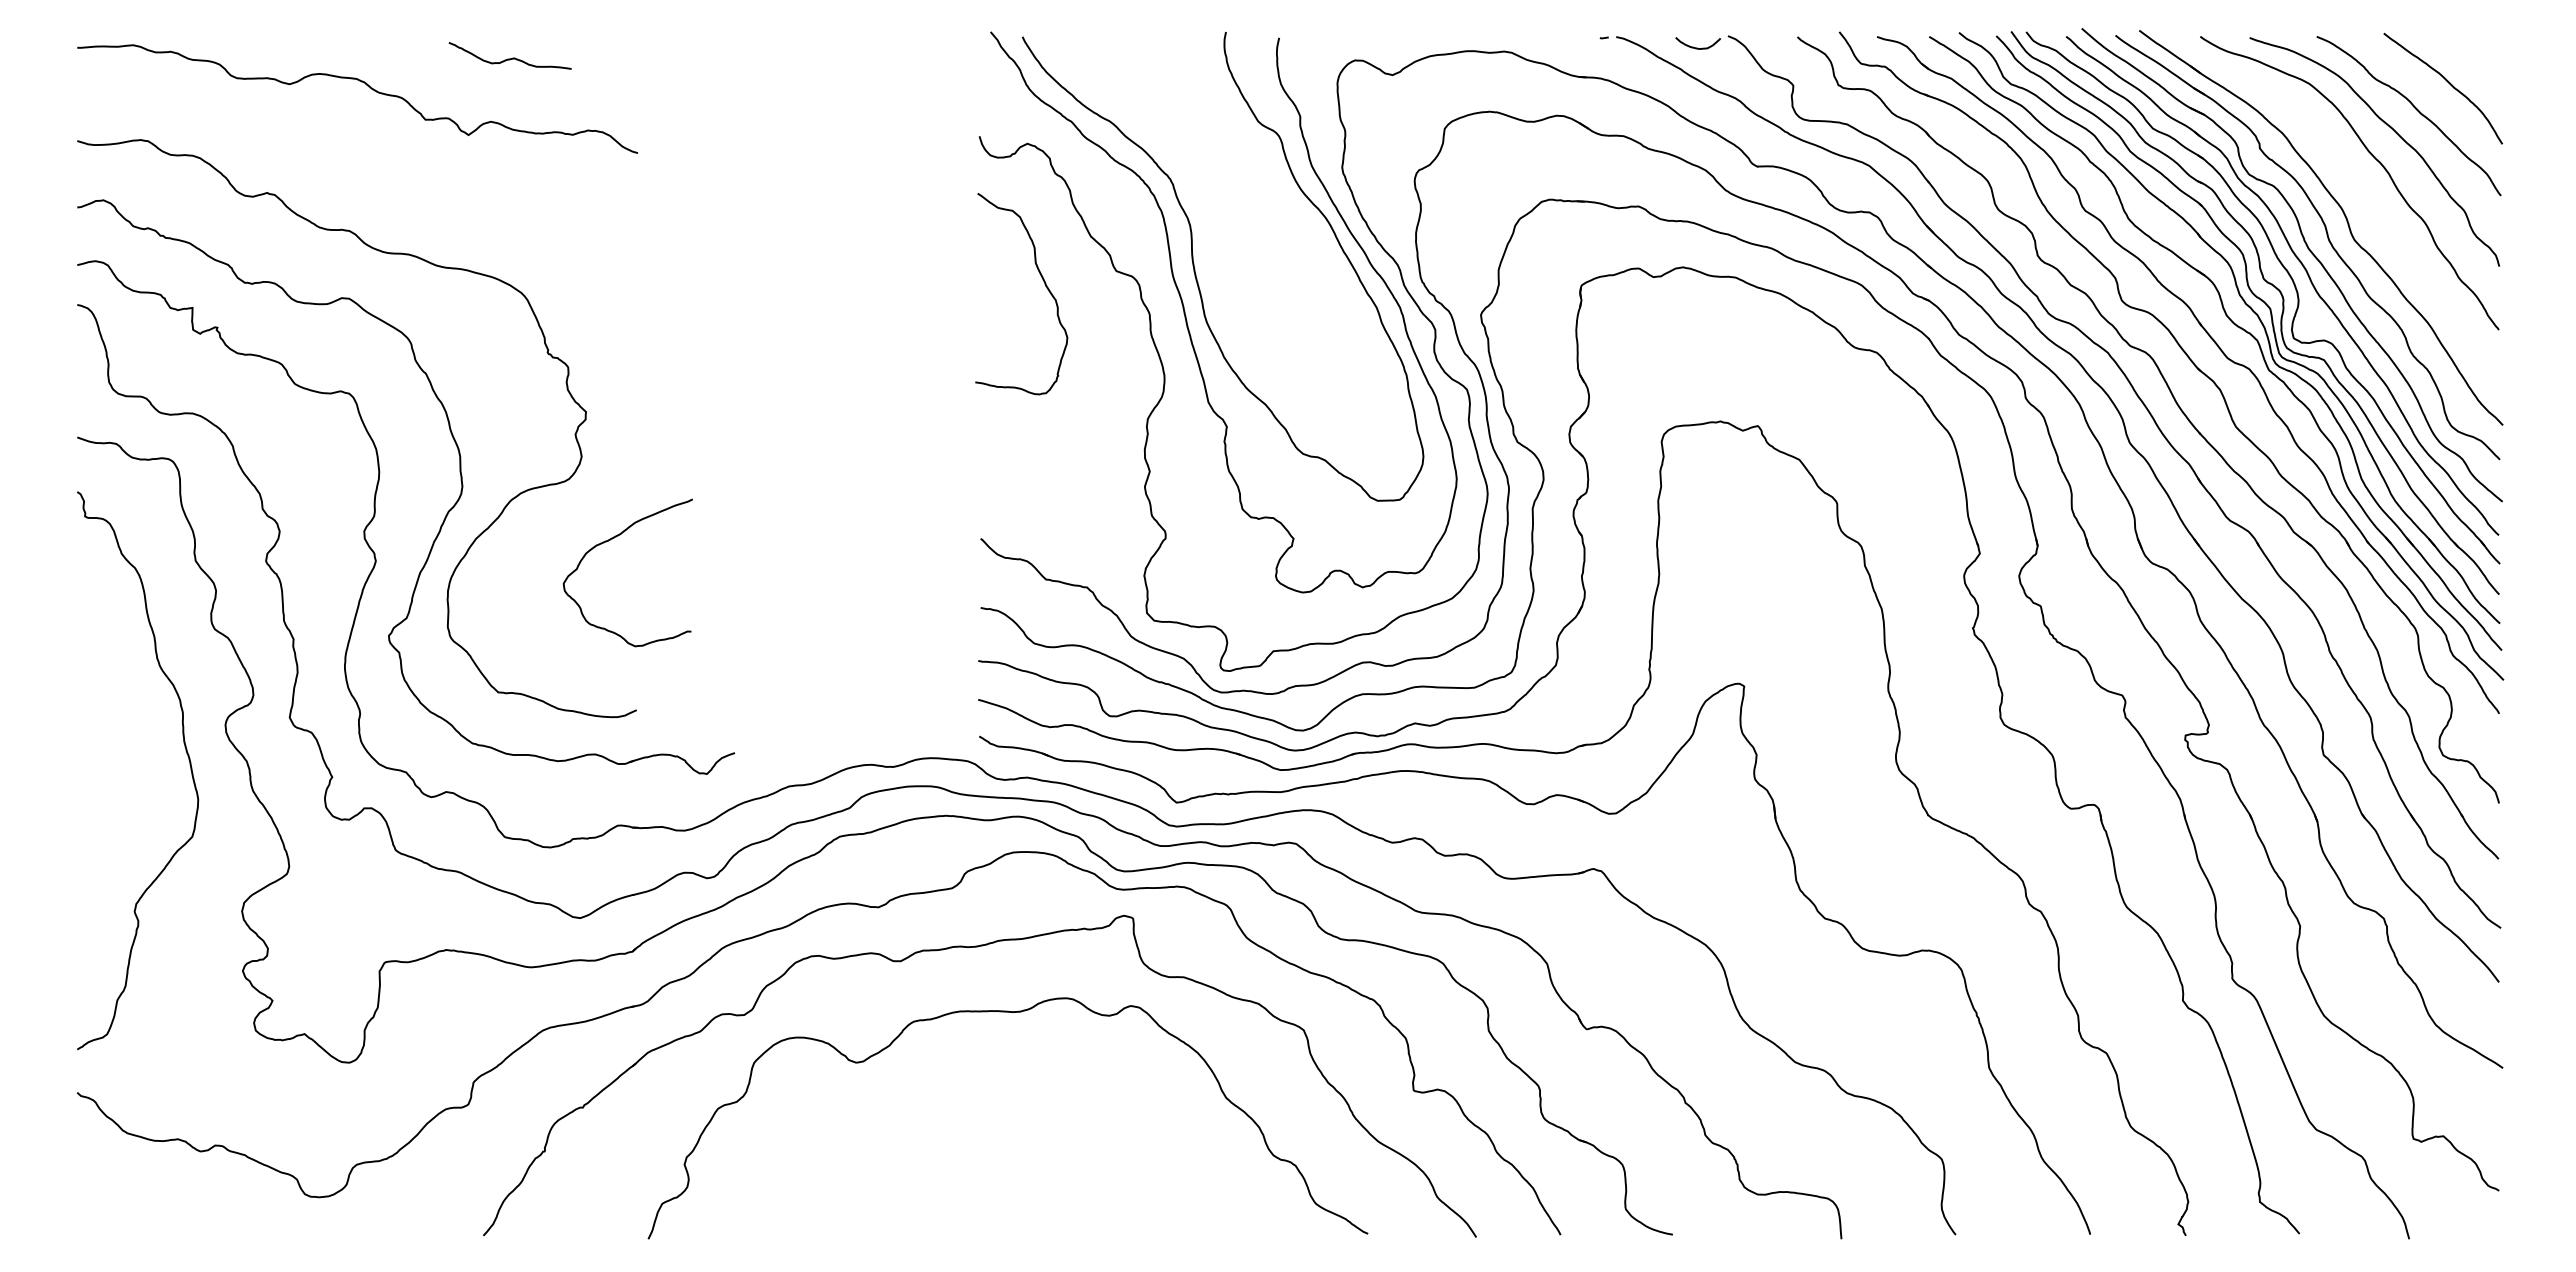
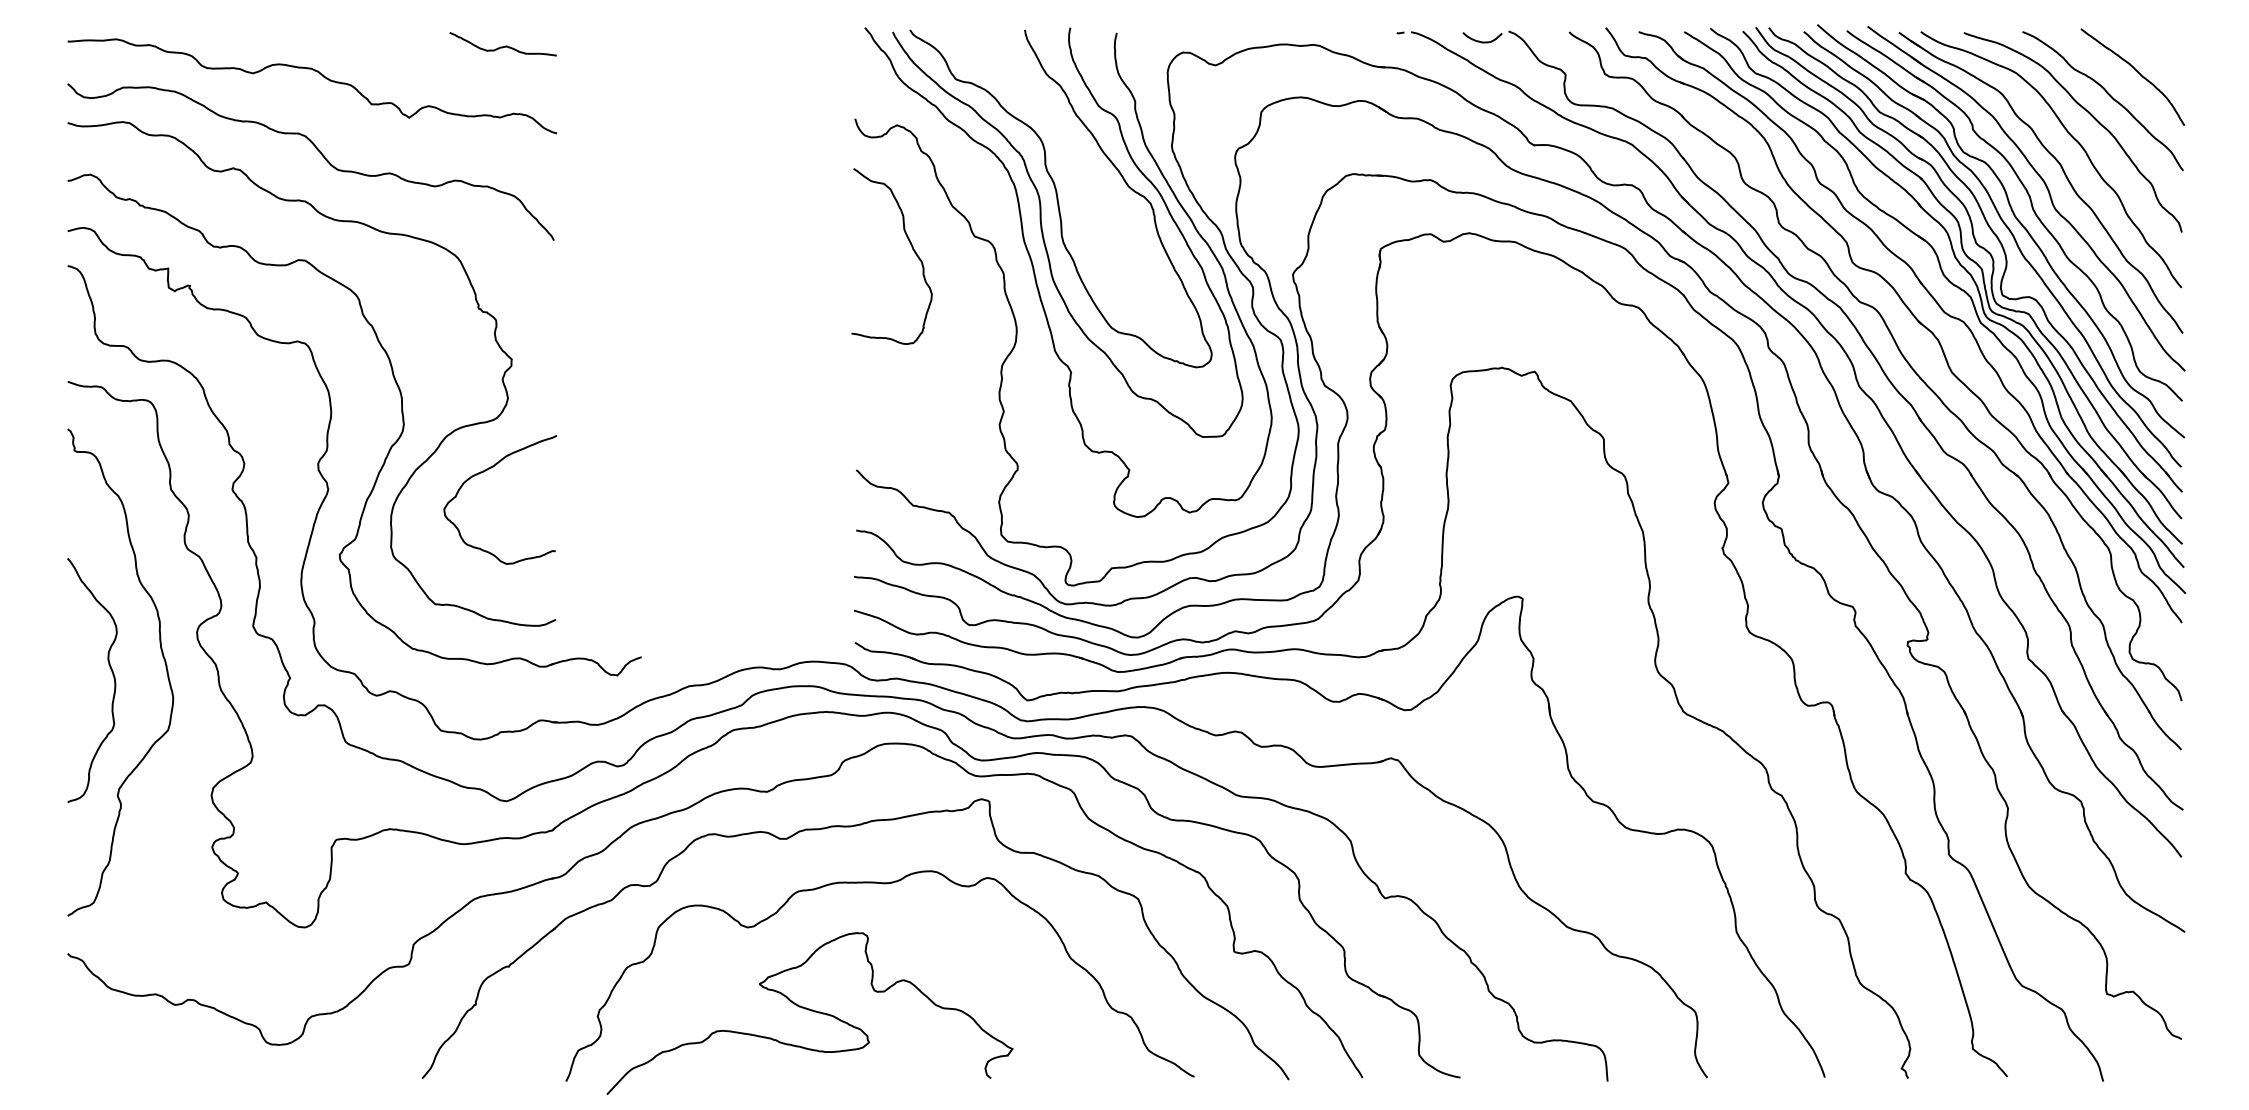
curve: (509, 58) -> (502, 46), moved
curve: (368, 178) -> (321, 155), added
part: (2363, 197) -> (2063, 172), added
curve: (1212, 227) -> (1058, 198), added
curve: (610, 540) -> (485, 471), moved
curve: (128, 772) -> (112, 674), added
curve: (928, 1158) -> (810, 1011), added

